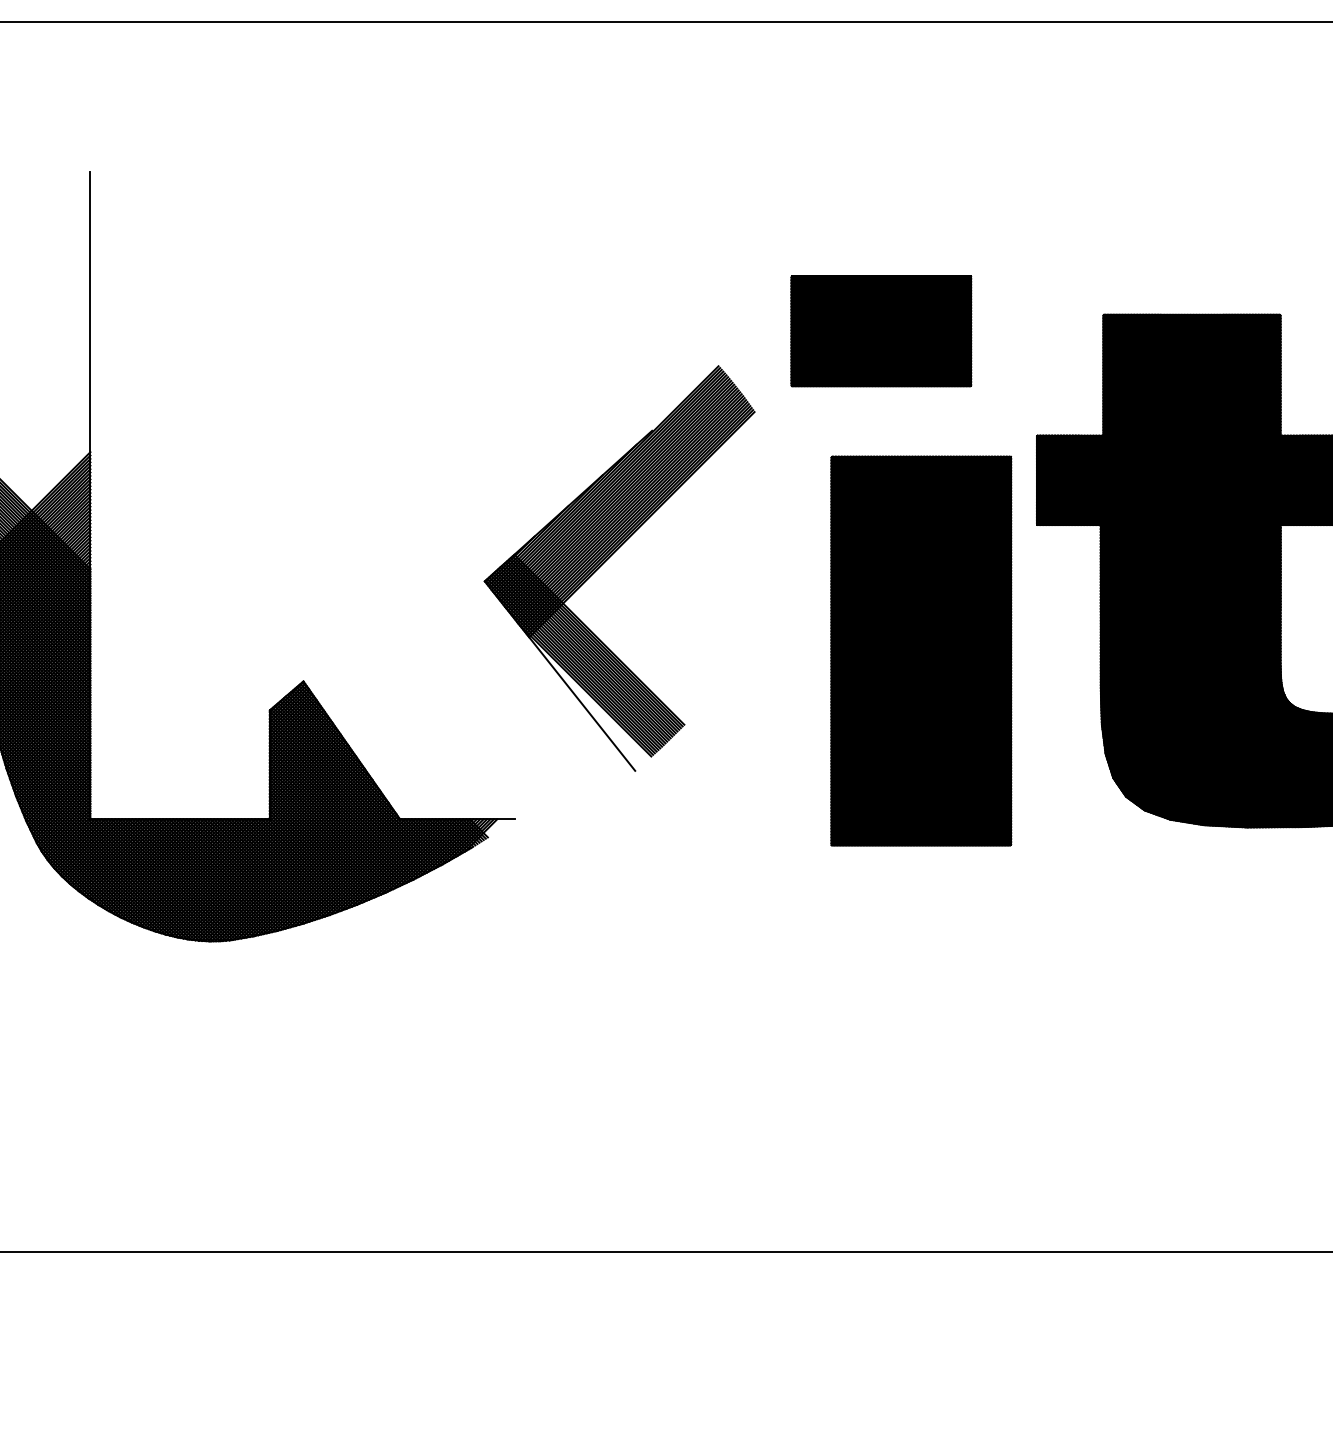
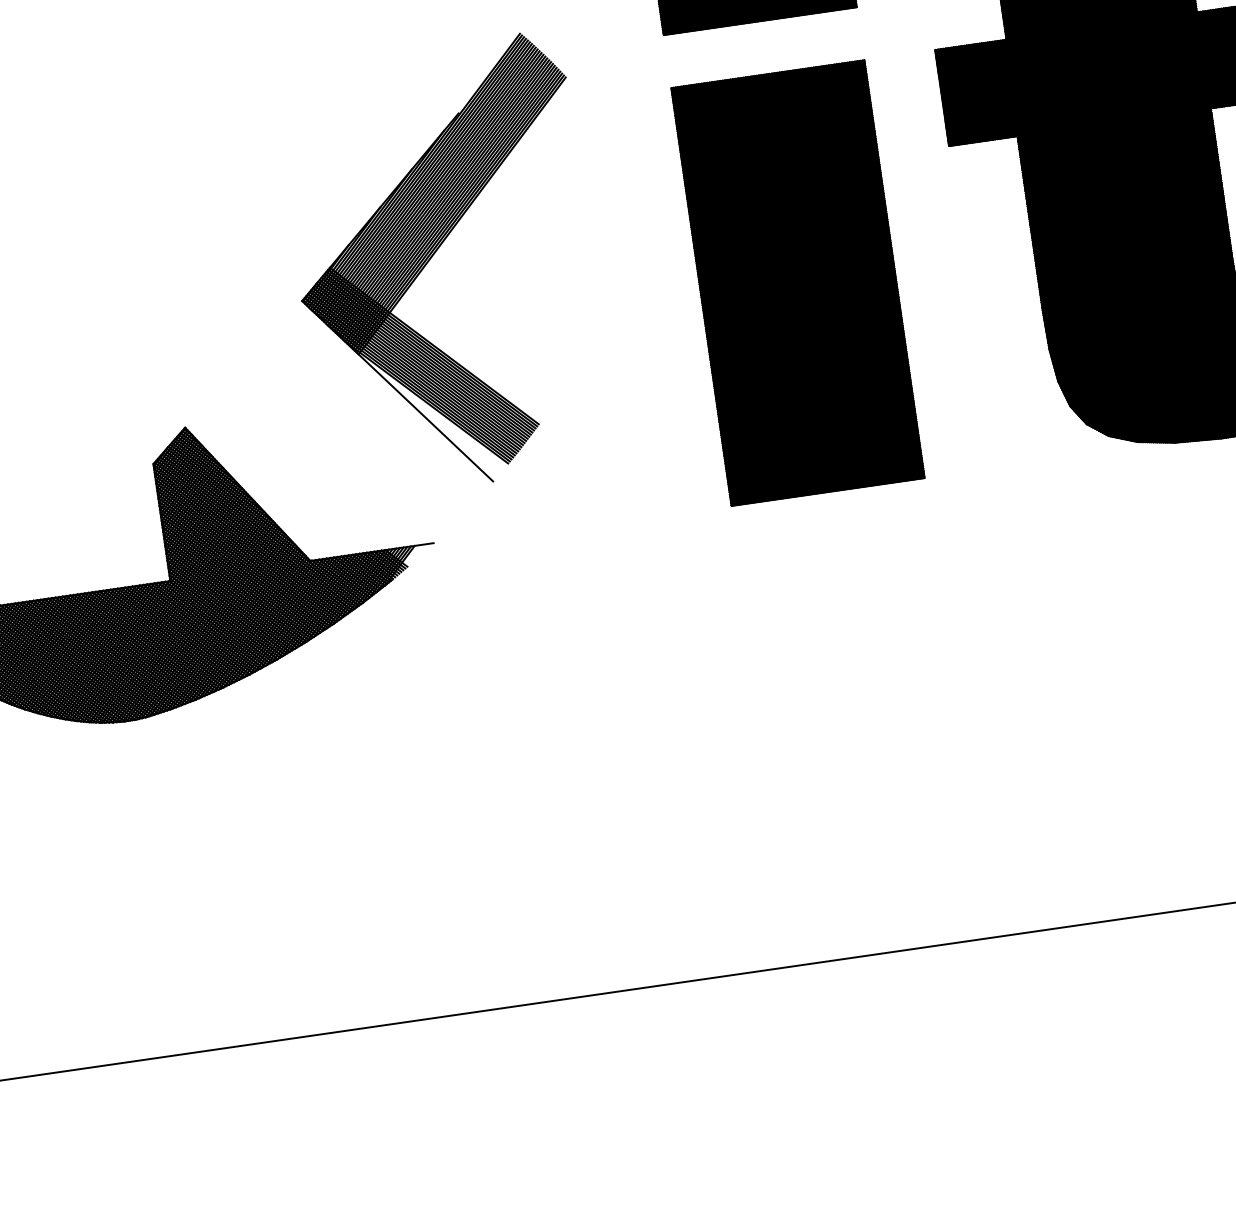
part: (609, 558) -> (432, 257), moved
part: (921, 650) -> (798, 282), moved

